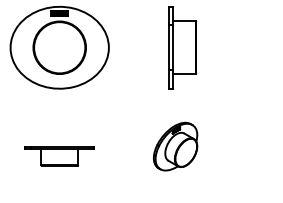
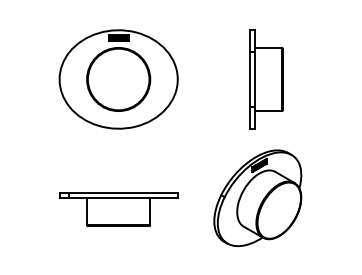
part: (175, 146) -> (257, 198), size x1.67
part: (59, 155) -> (118, 209), size x1.43

